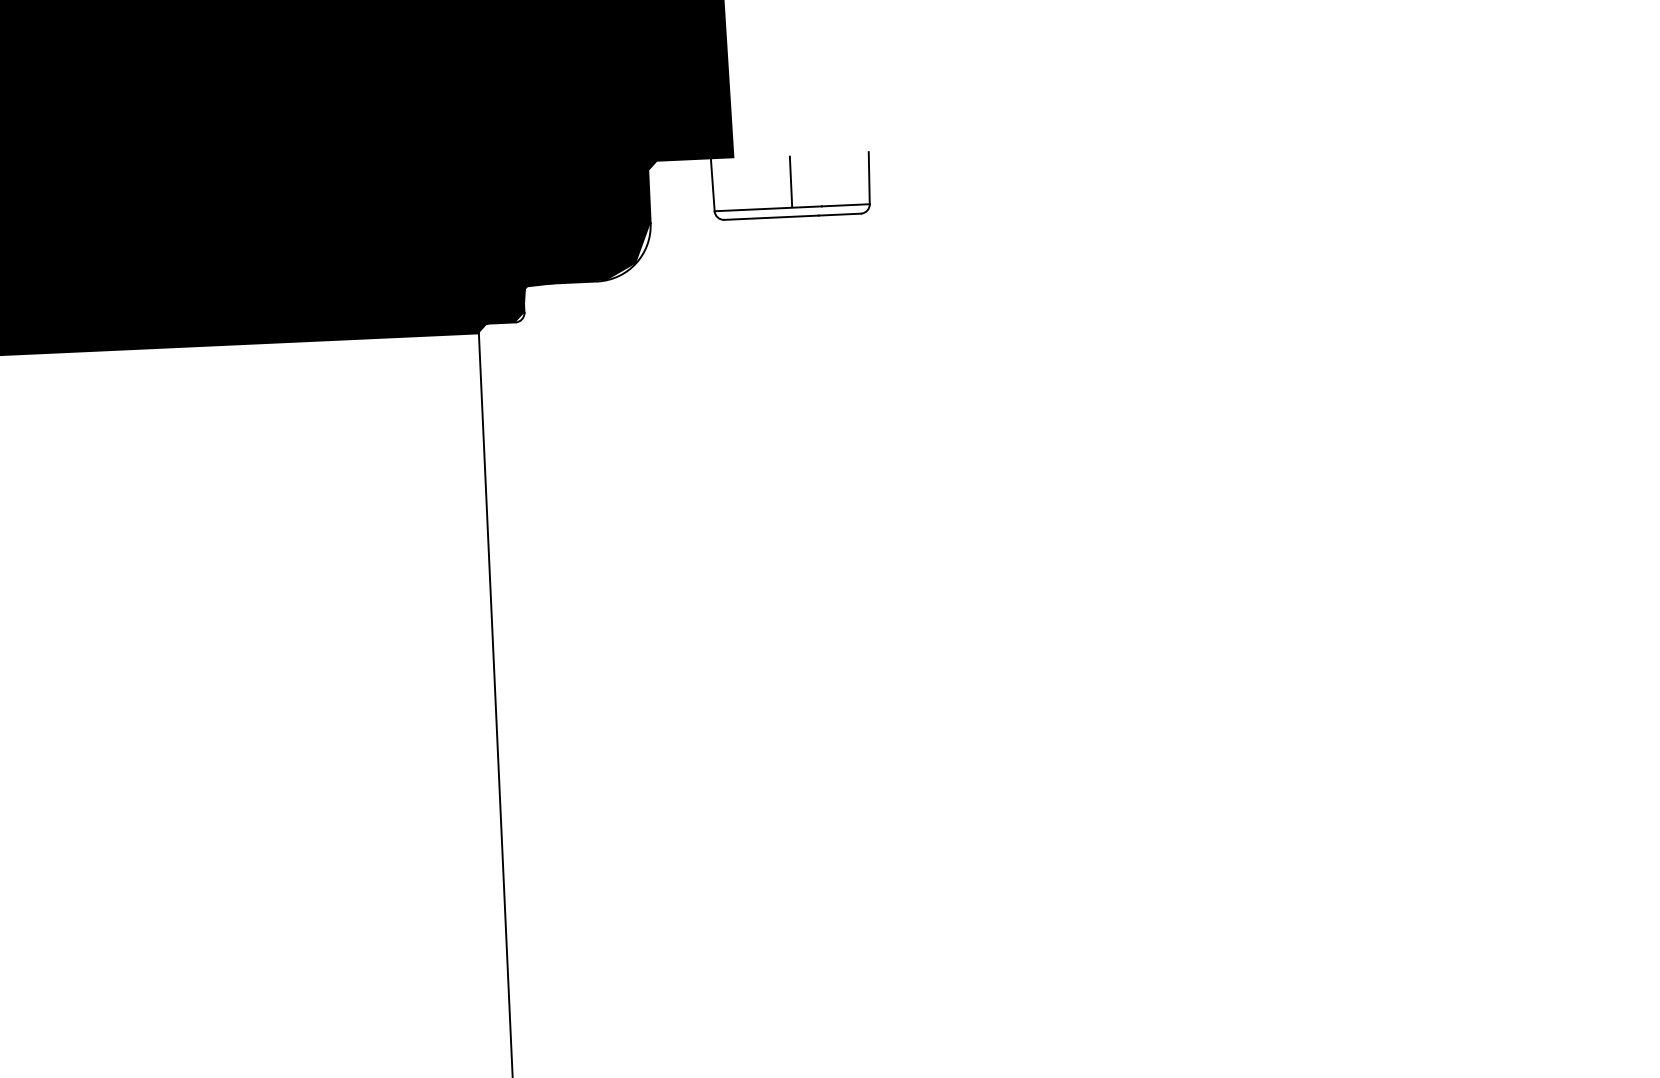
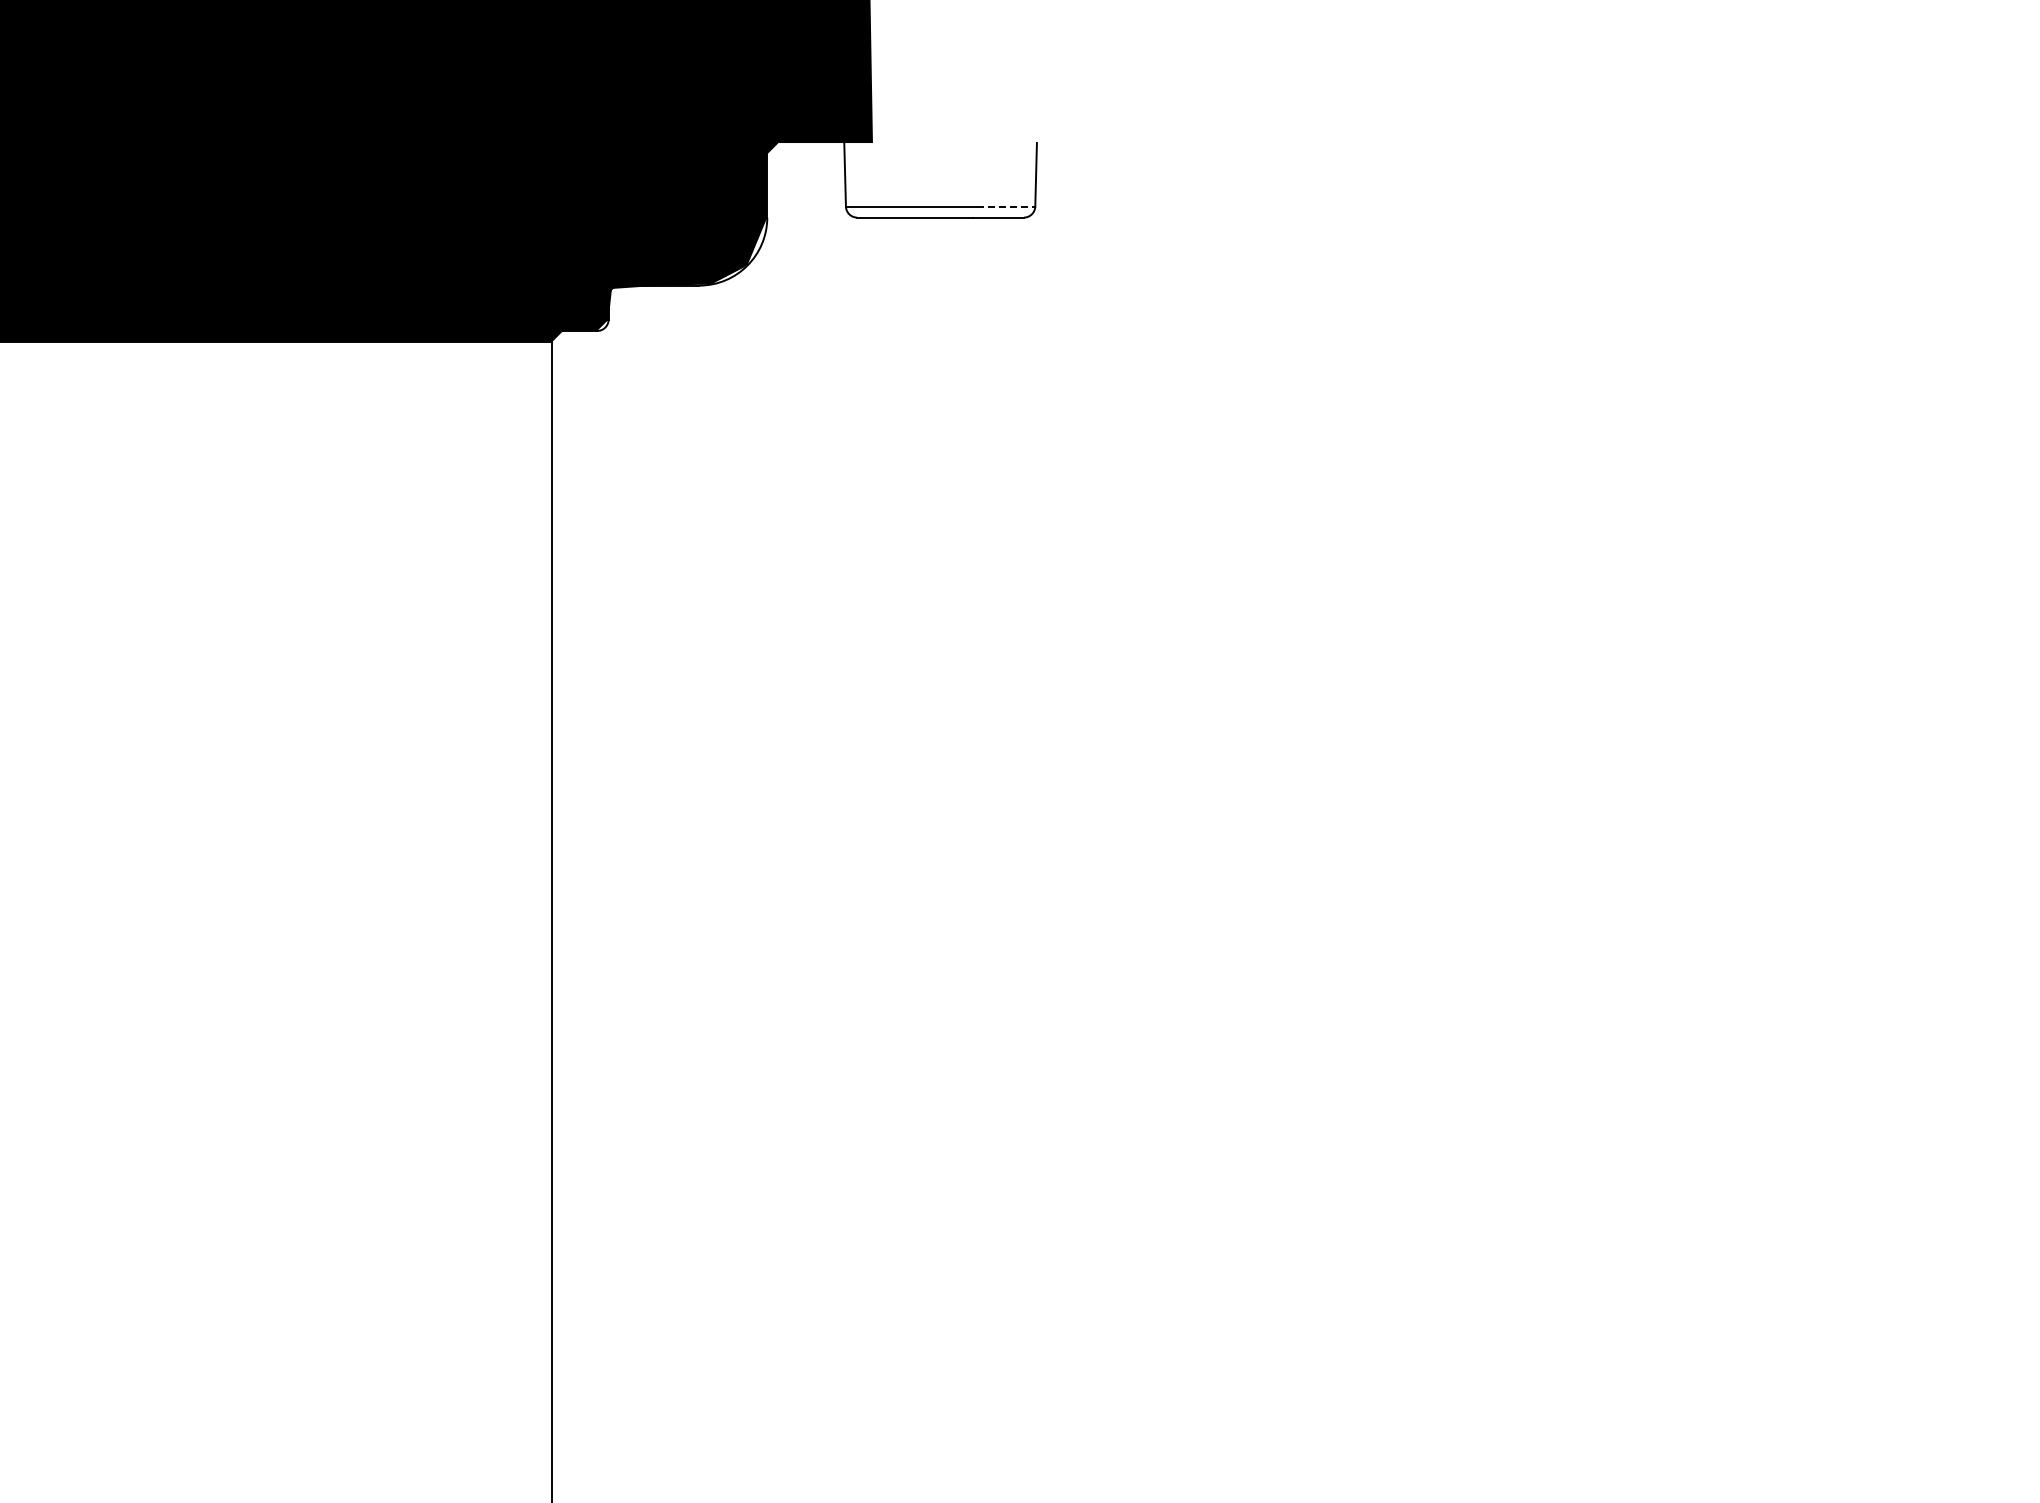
line: (790, 181) -> (940, 174), removed
line: (846, 205) -> (1006, 206), solid -> dashed

